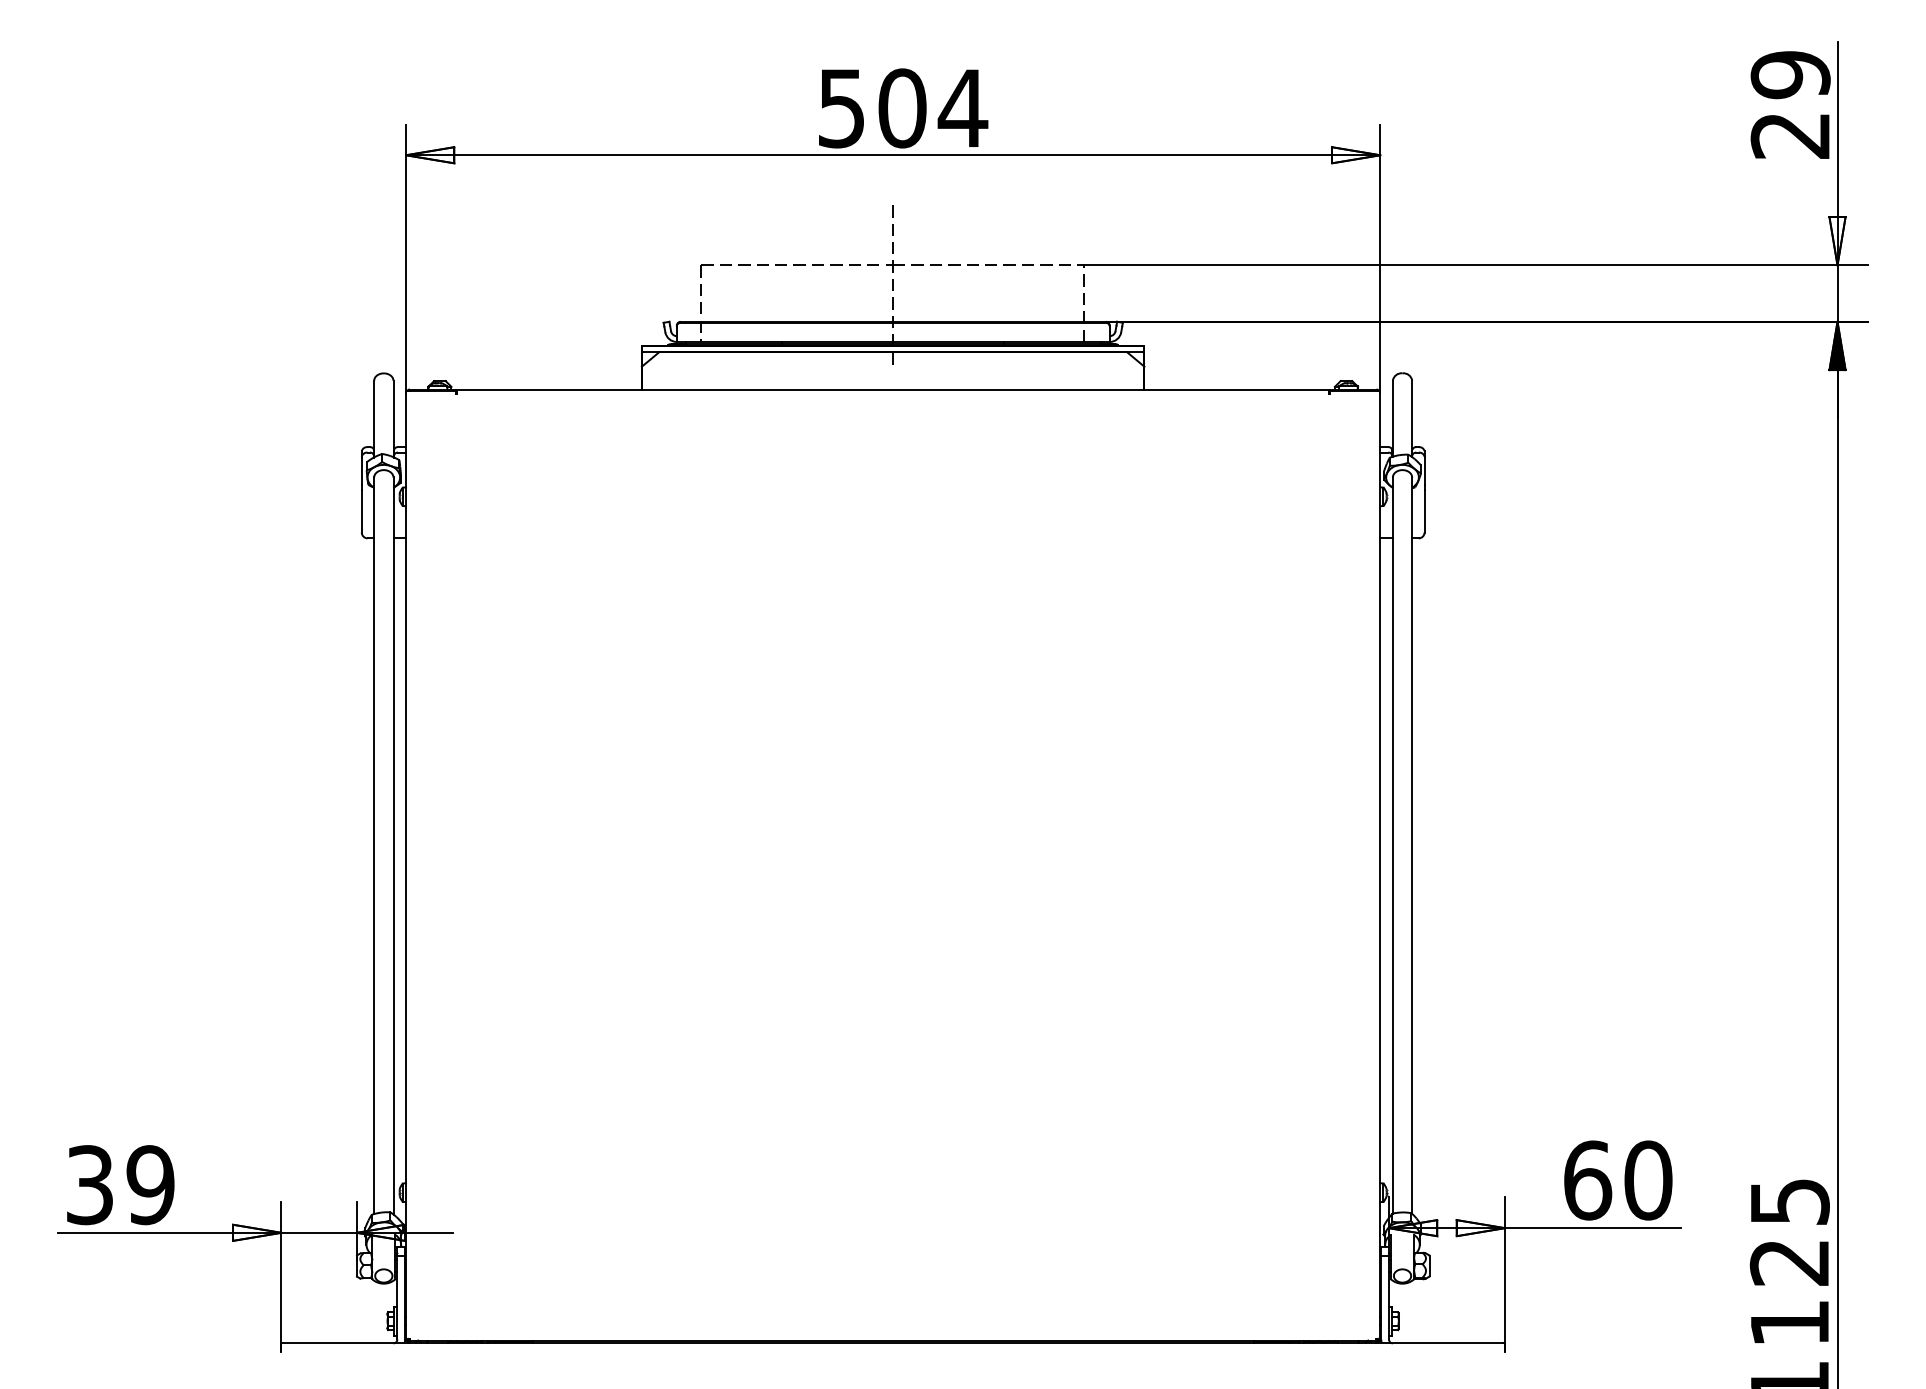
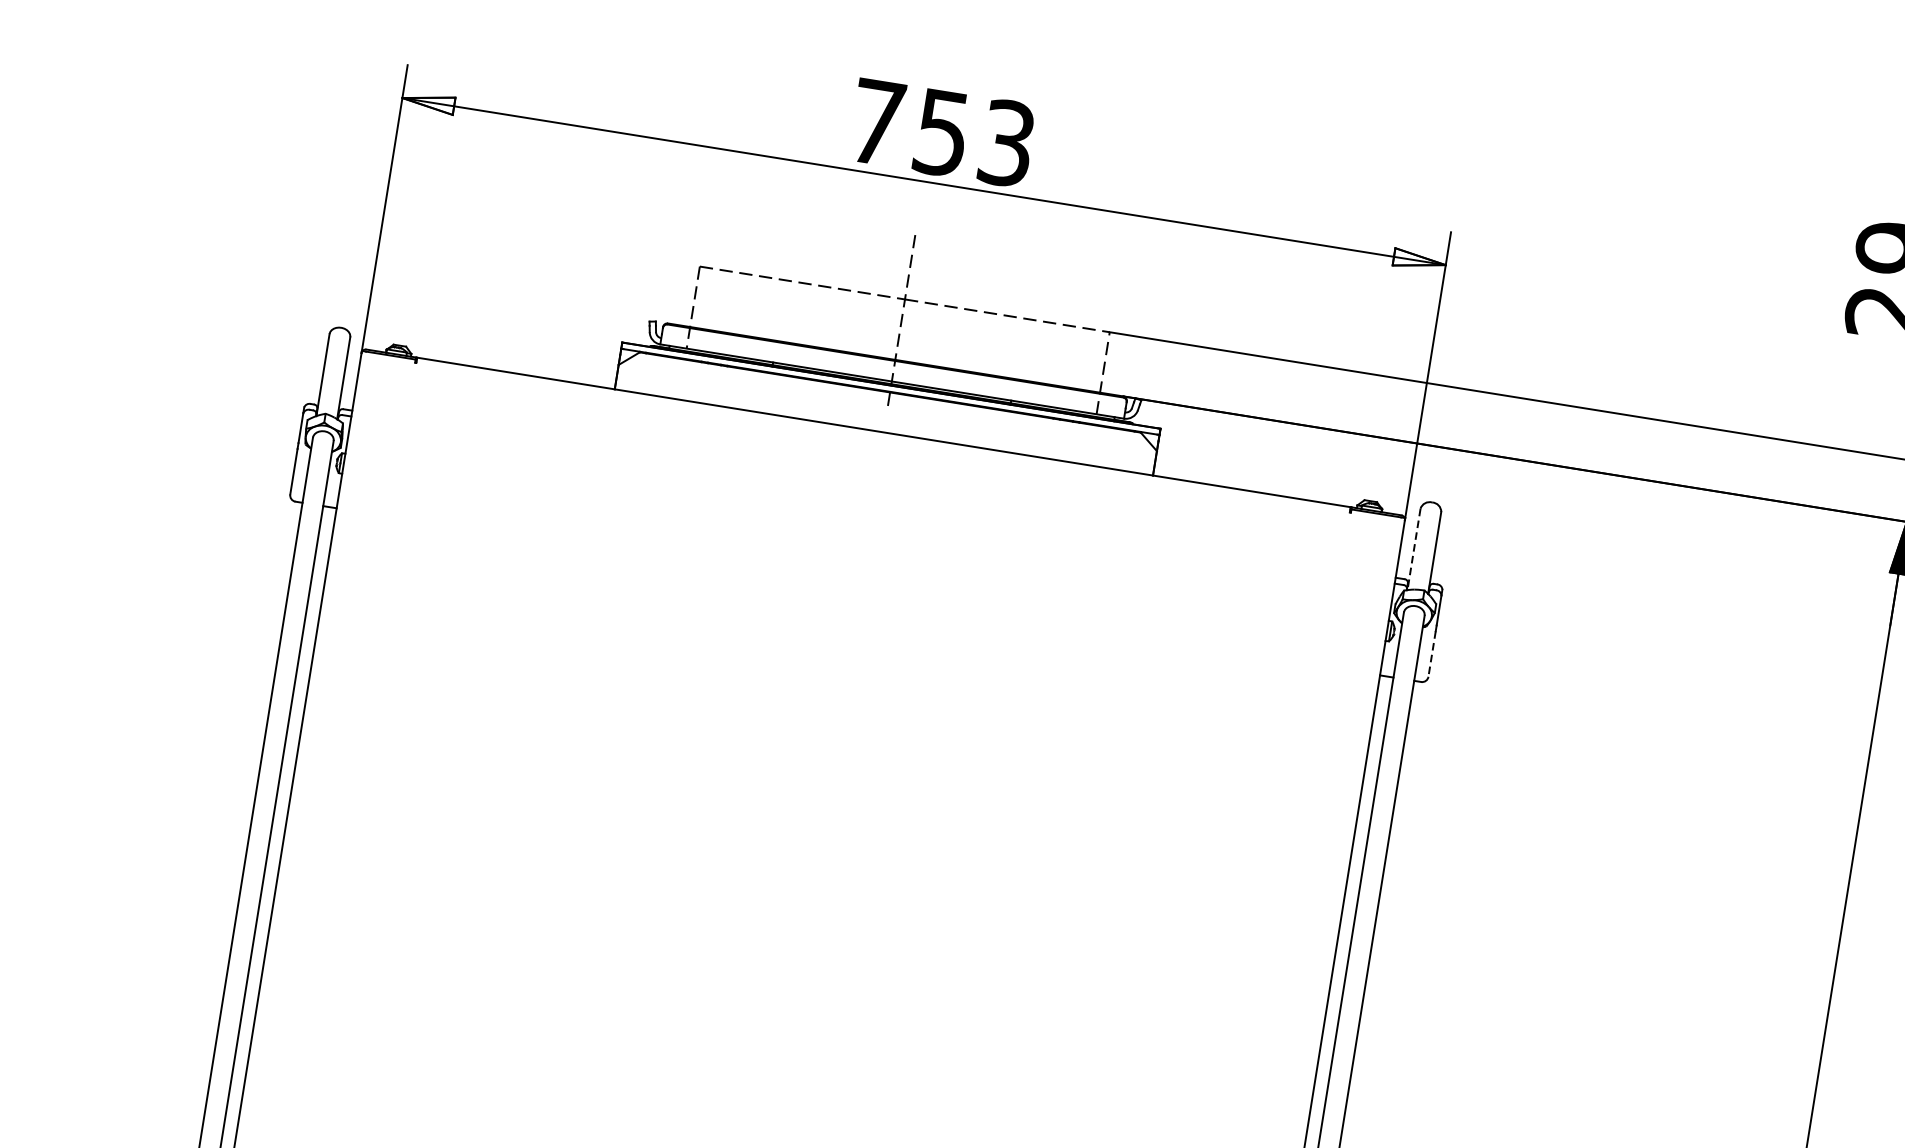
text: (903, 108) -> (943, 133), 504 -> 753
line: (1392, 419) -> (1413, 550), solid -> dashed
line: (1424, 511) -> (1432, 654), solid -> dashed

